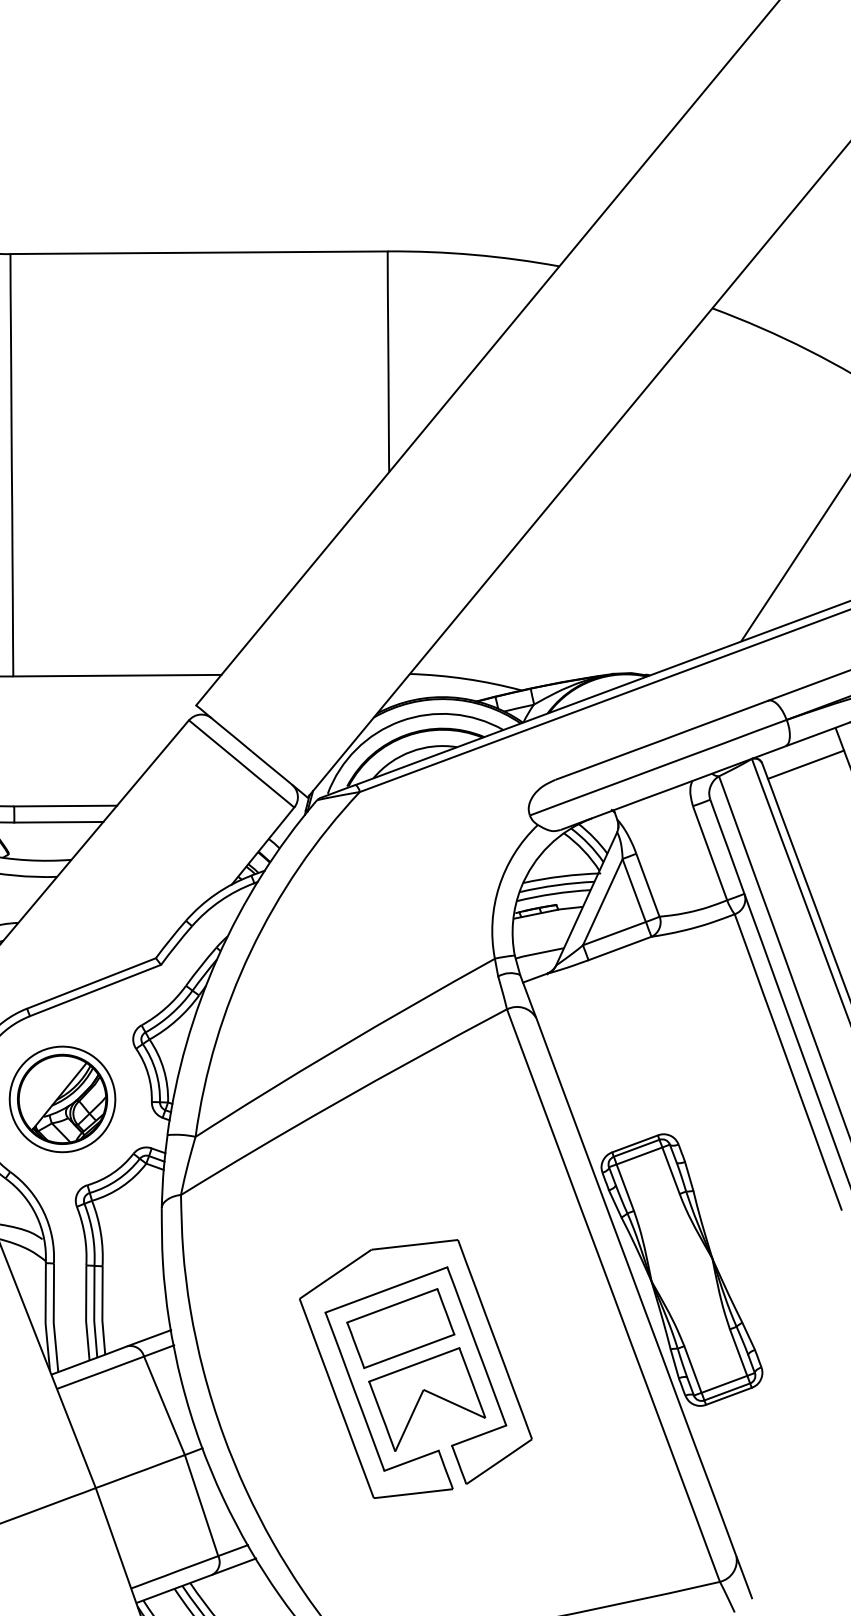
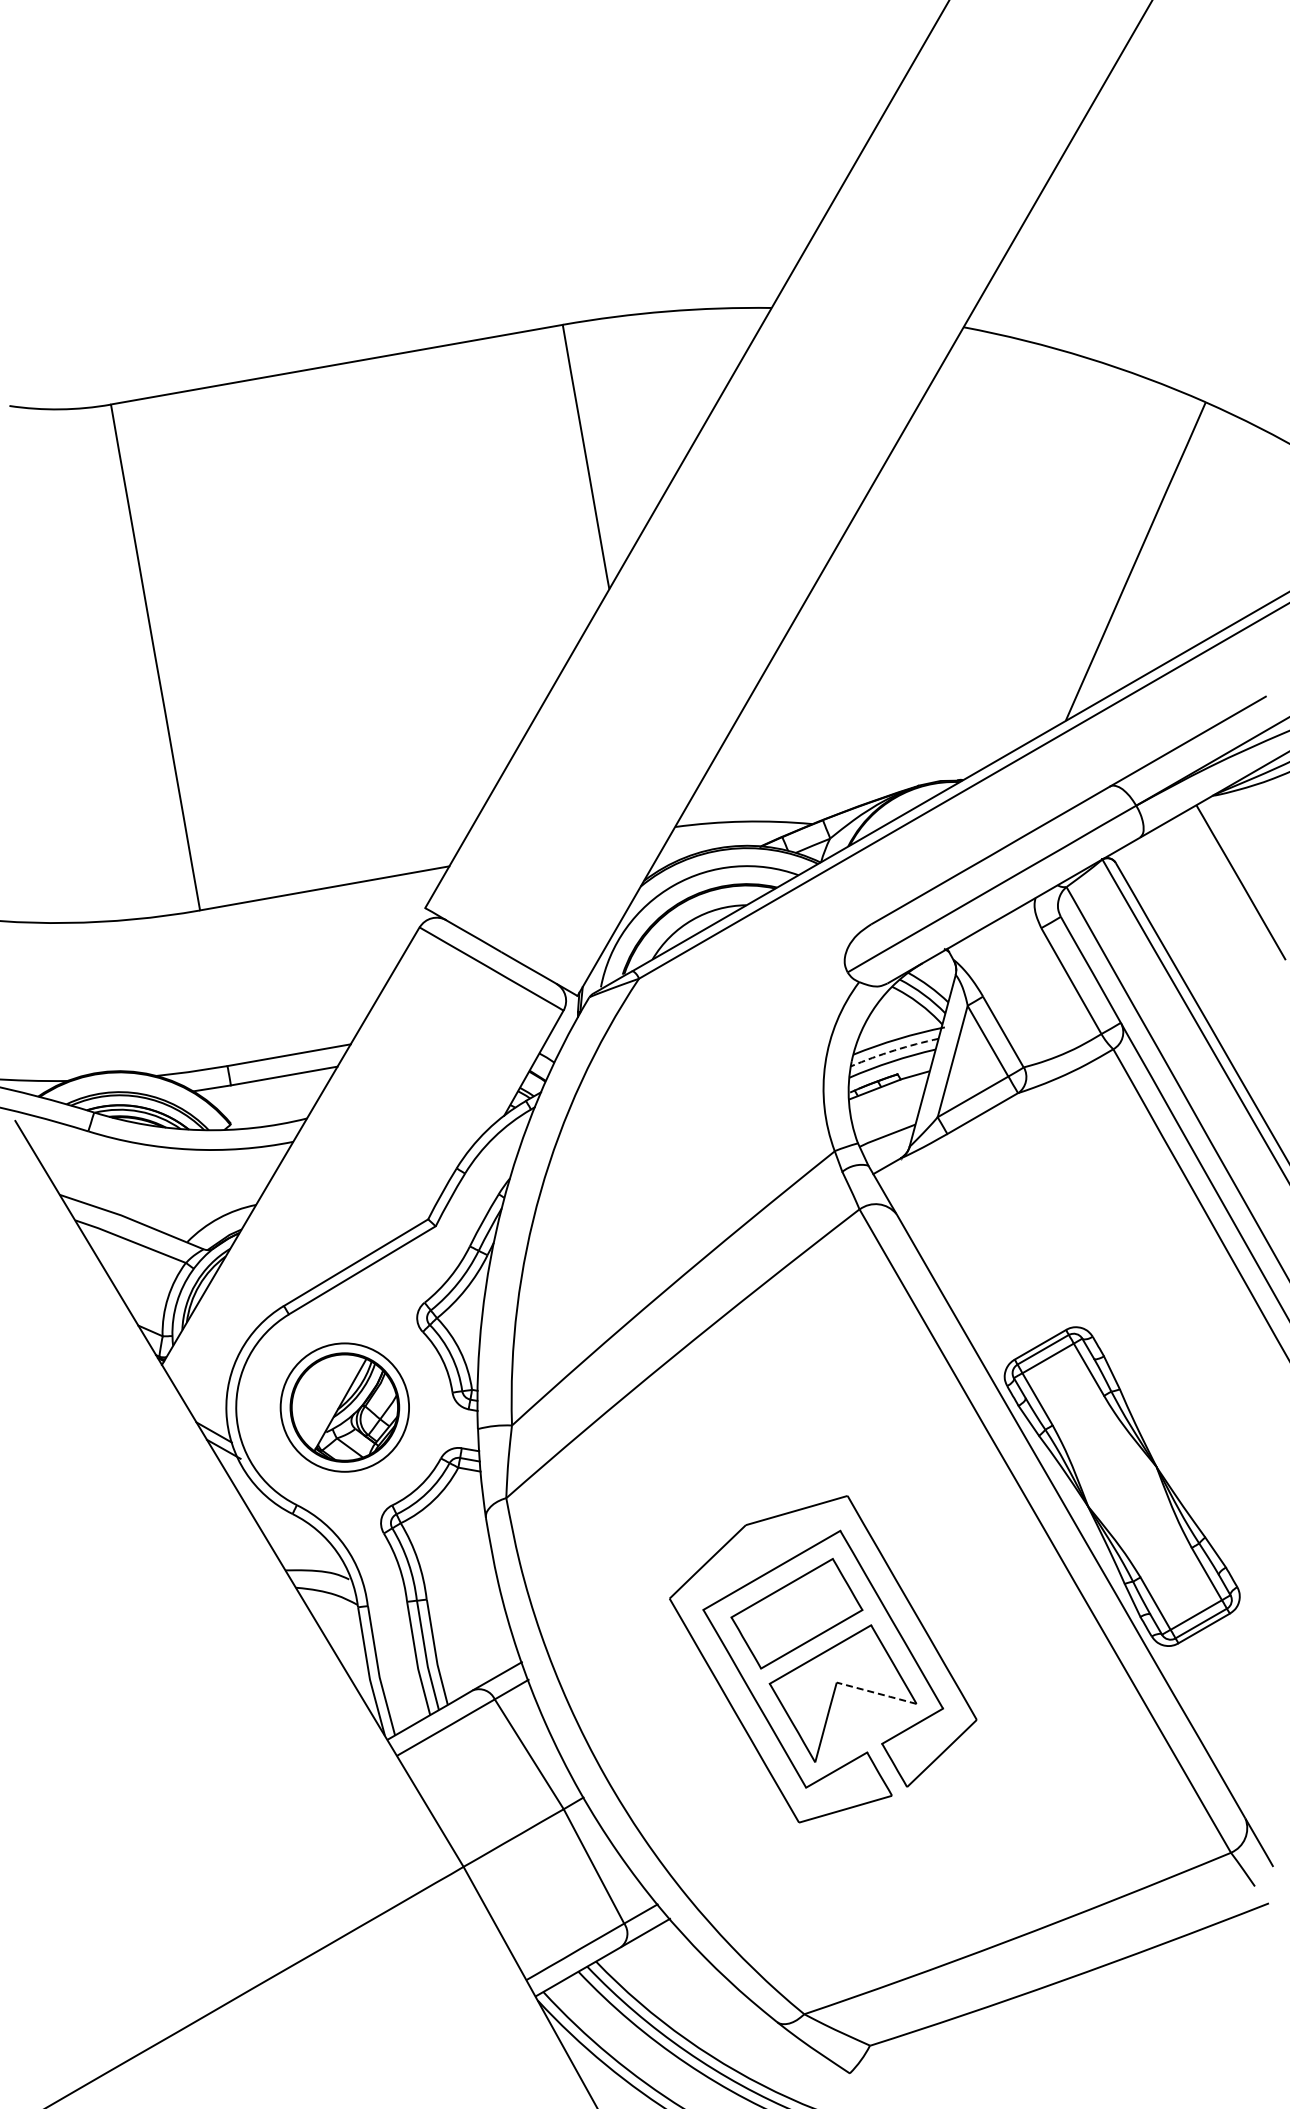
line: (806, 764) -> (1168, 855), removed
arc: (557, 885) -> (894, 1050), solid -> dashed
line: (454, 1404) -> (876, 1693), solid -> dashed

